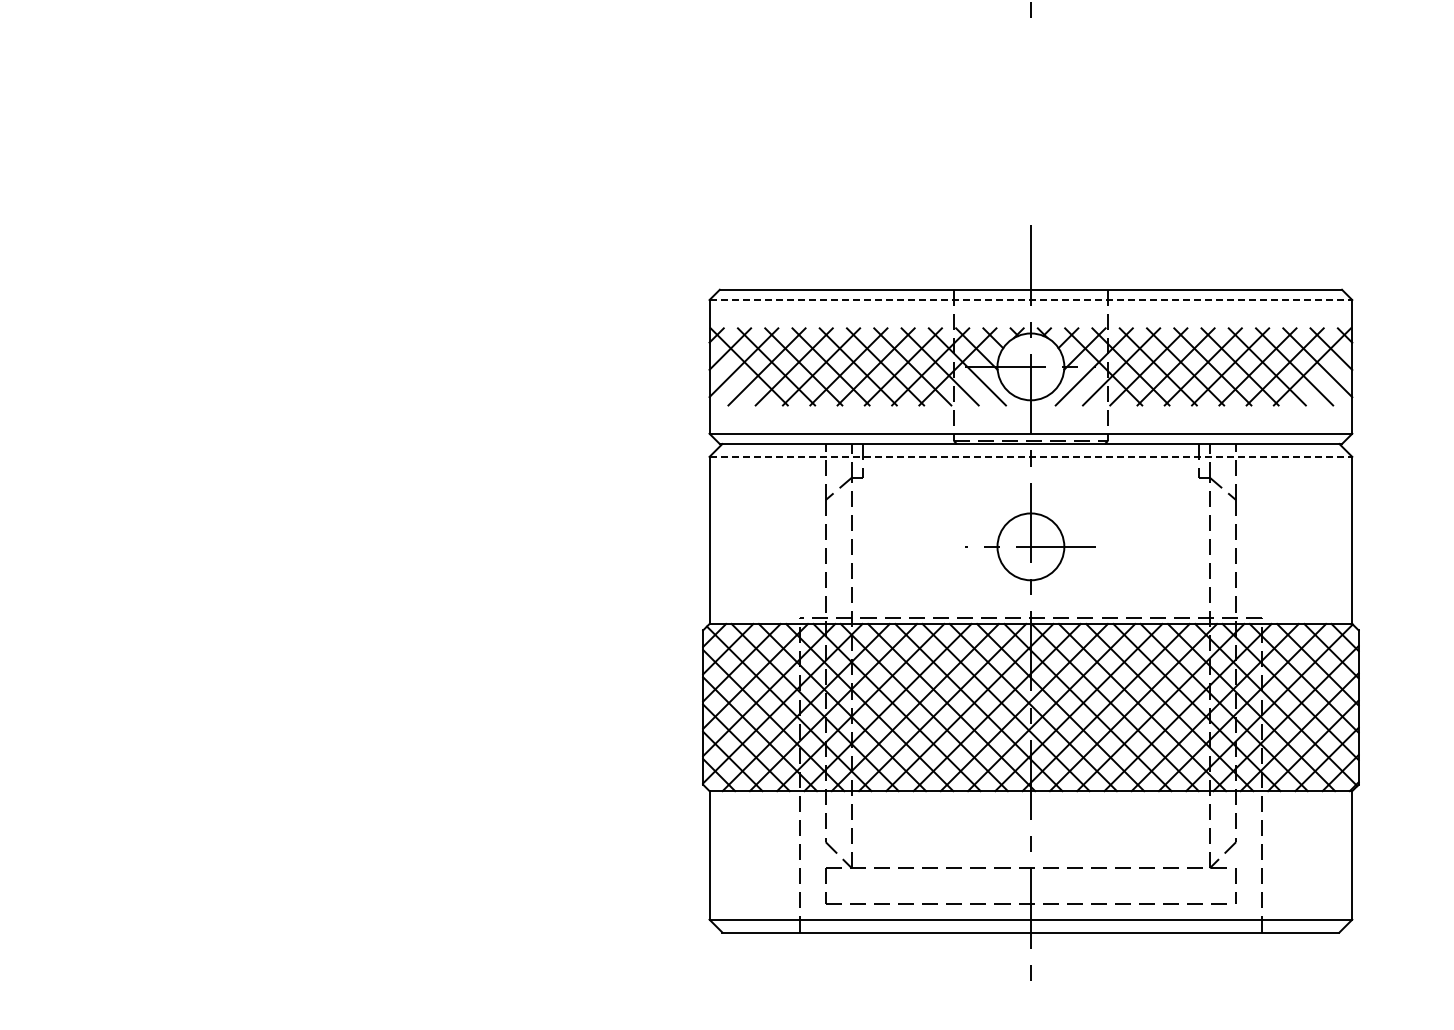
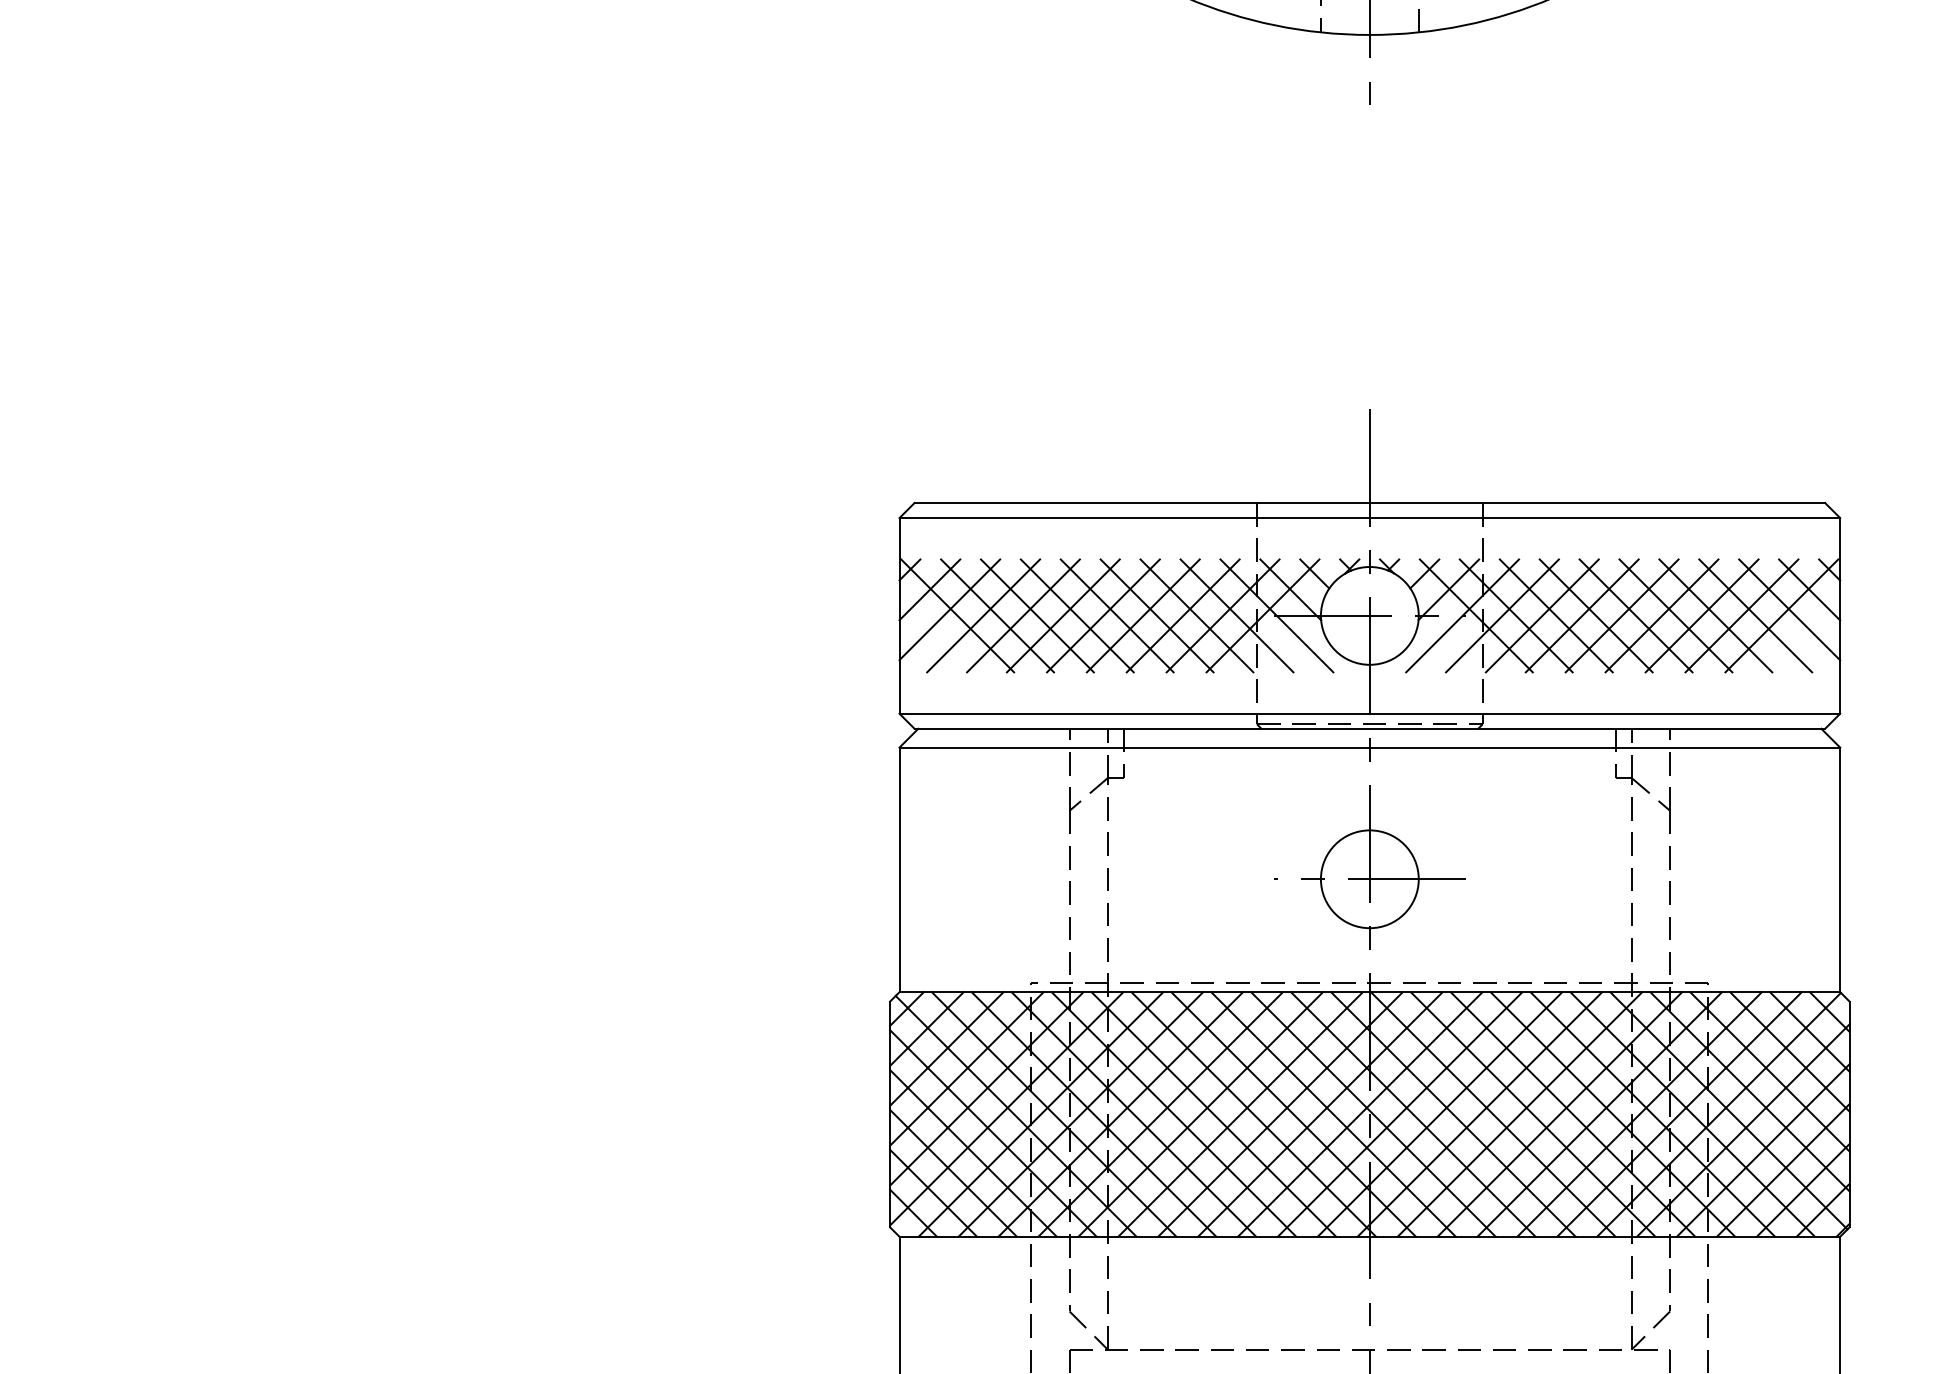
line: (1031, 300) -> (1370, 518), dashed -> solid
line: (1031, 456) -> (1370, 747), dashed -> solid

